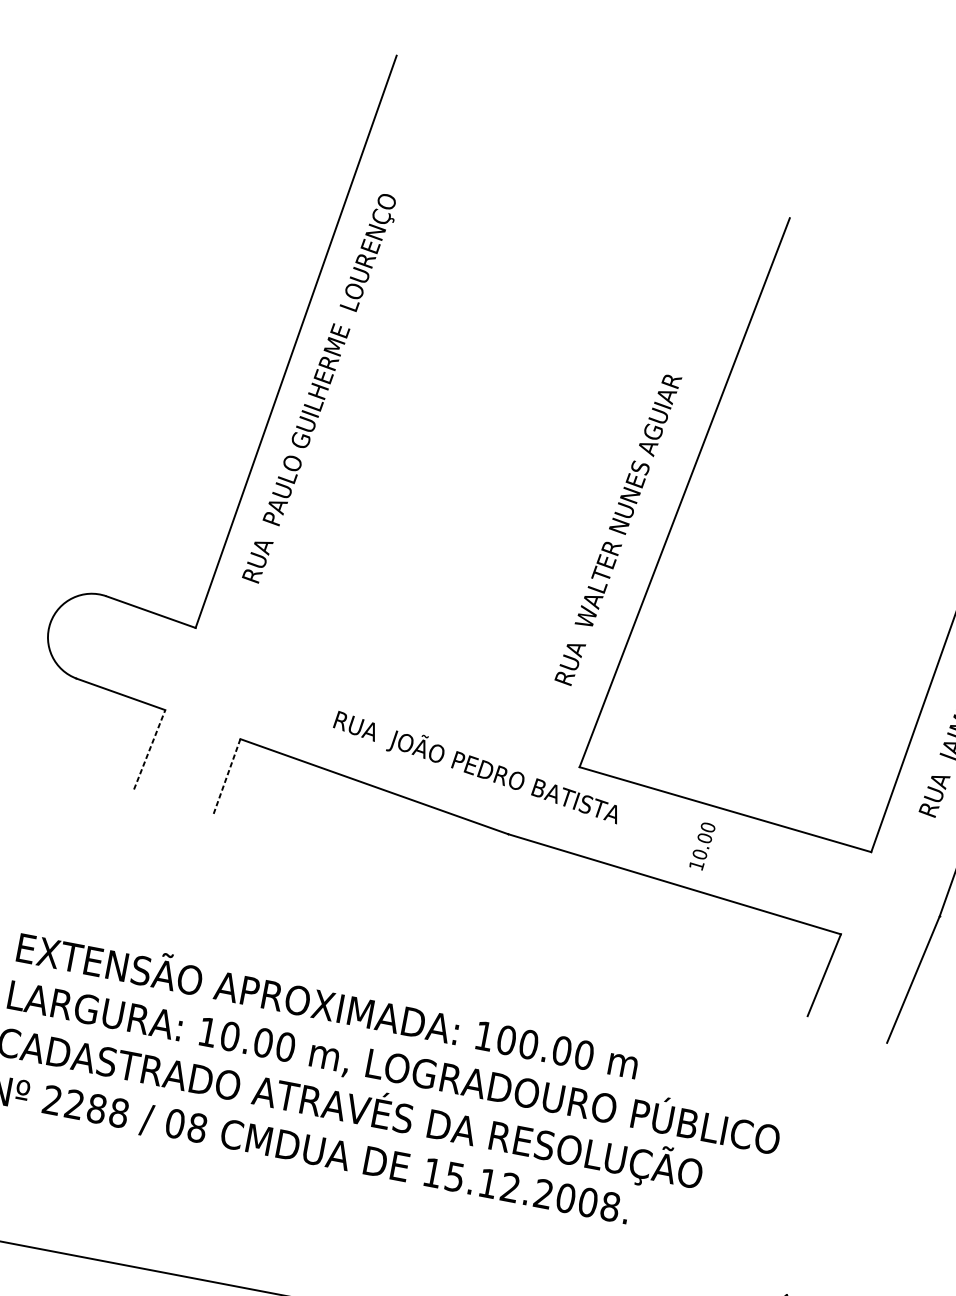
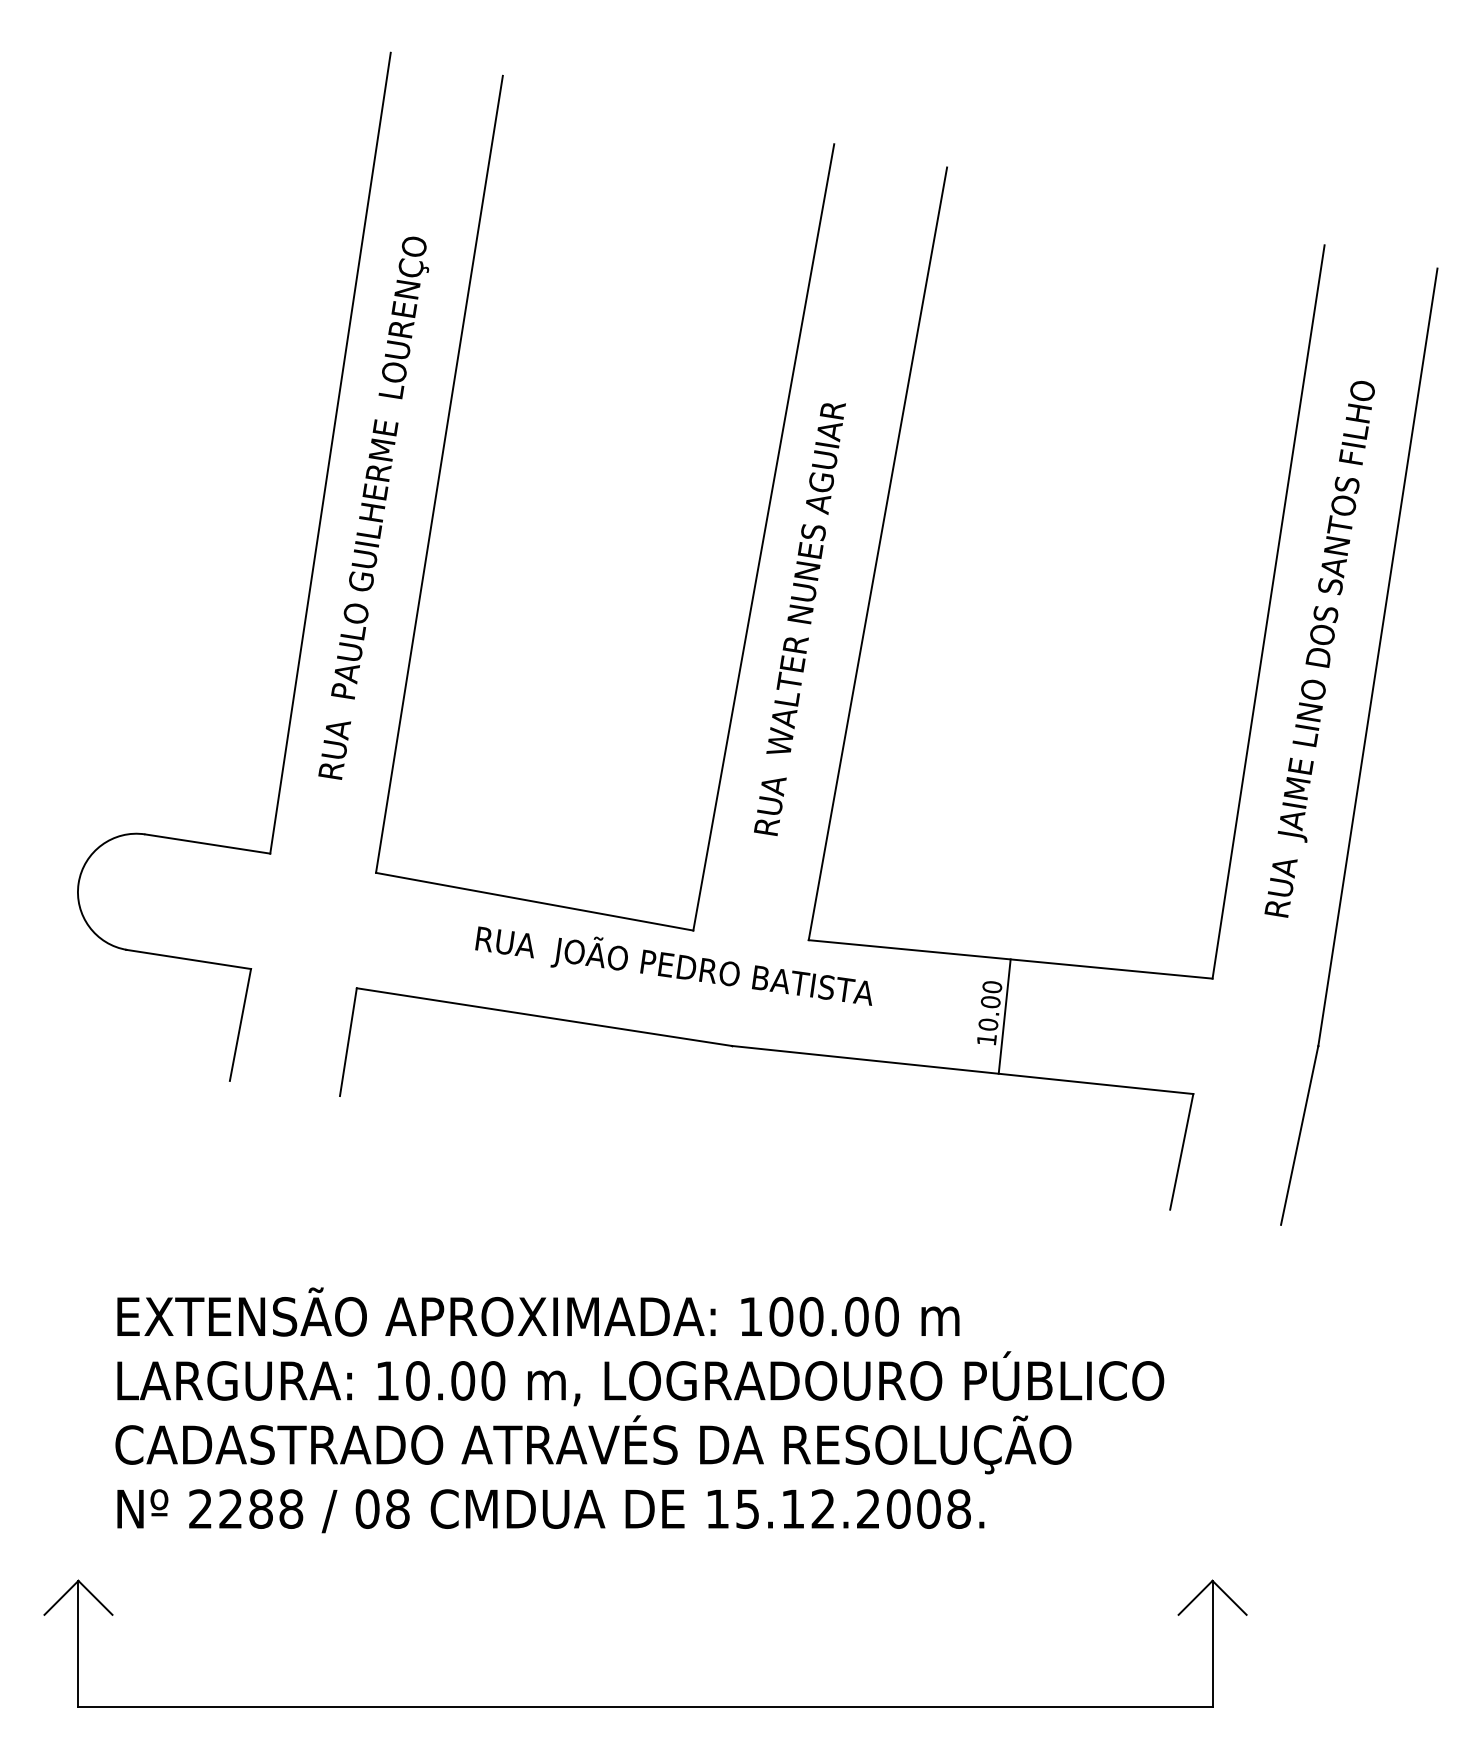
part: (603, 460) -> (763, 531), added
line: (149, 749) -> (240, 1024), dashed -> solid
line: (226, 777) -> (348, 1042), dashed -> solid
line: (712, 850) -> (1004, 1016), added

